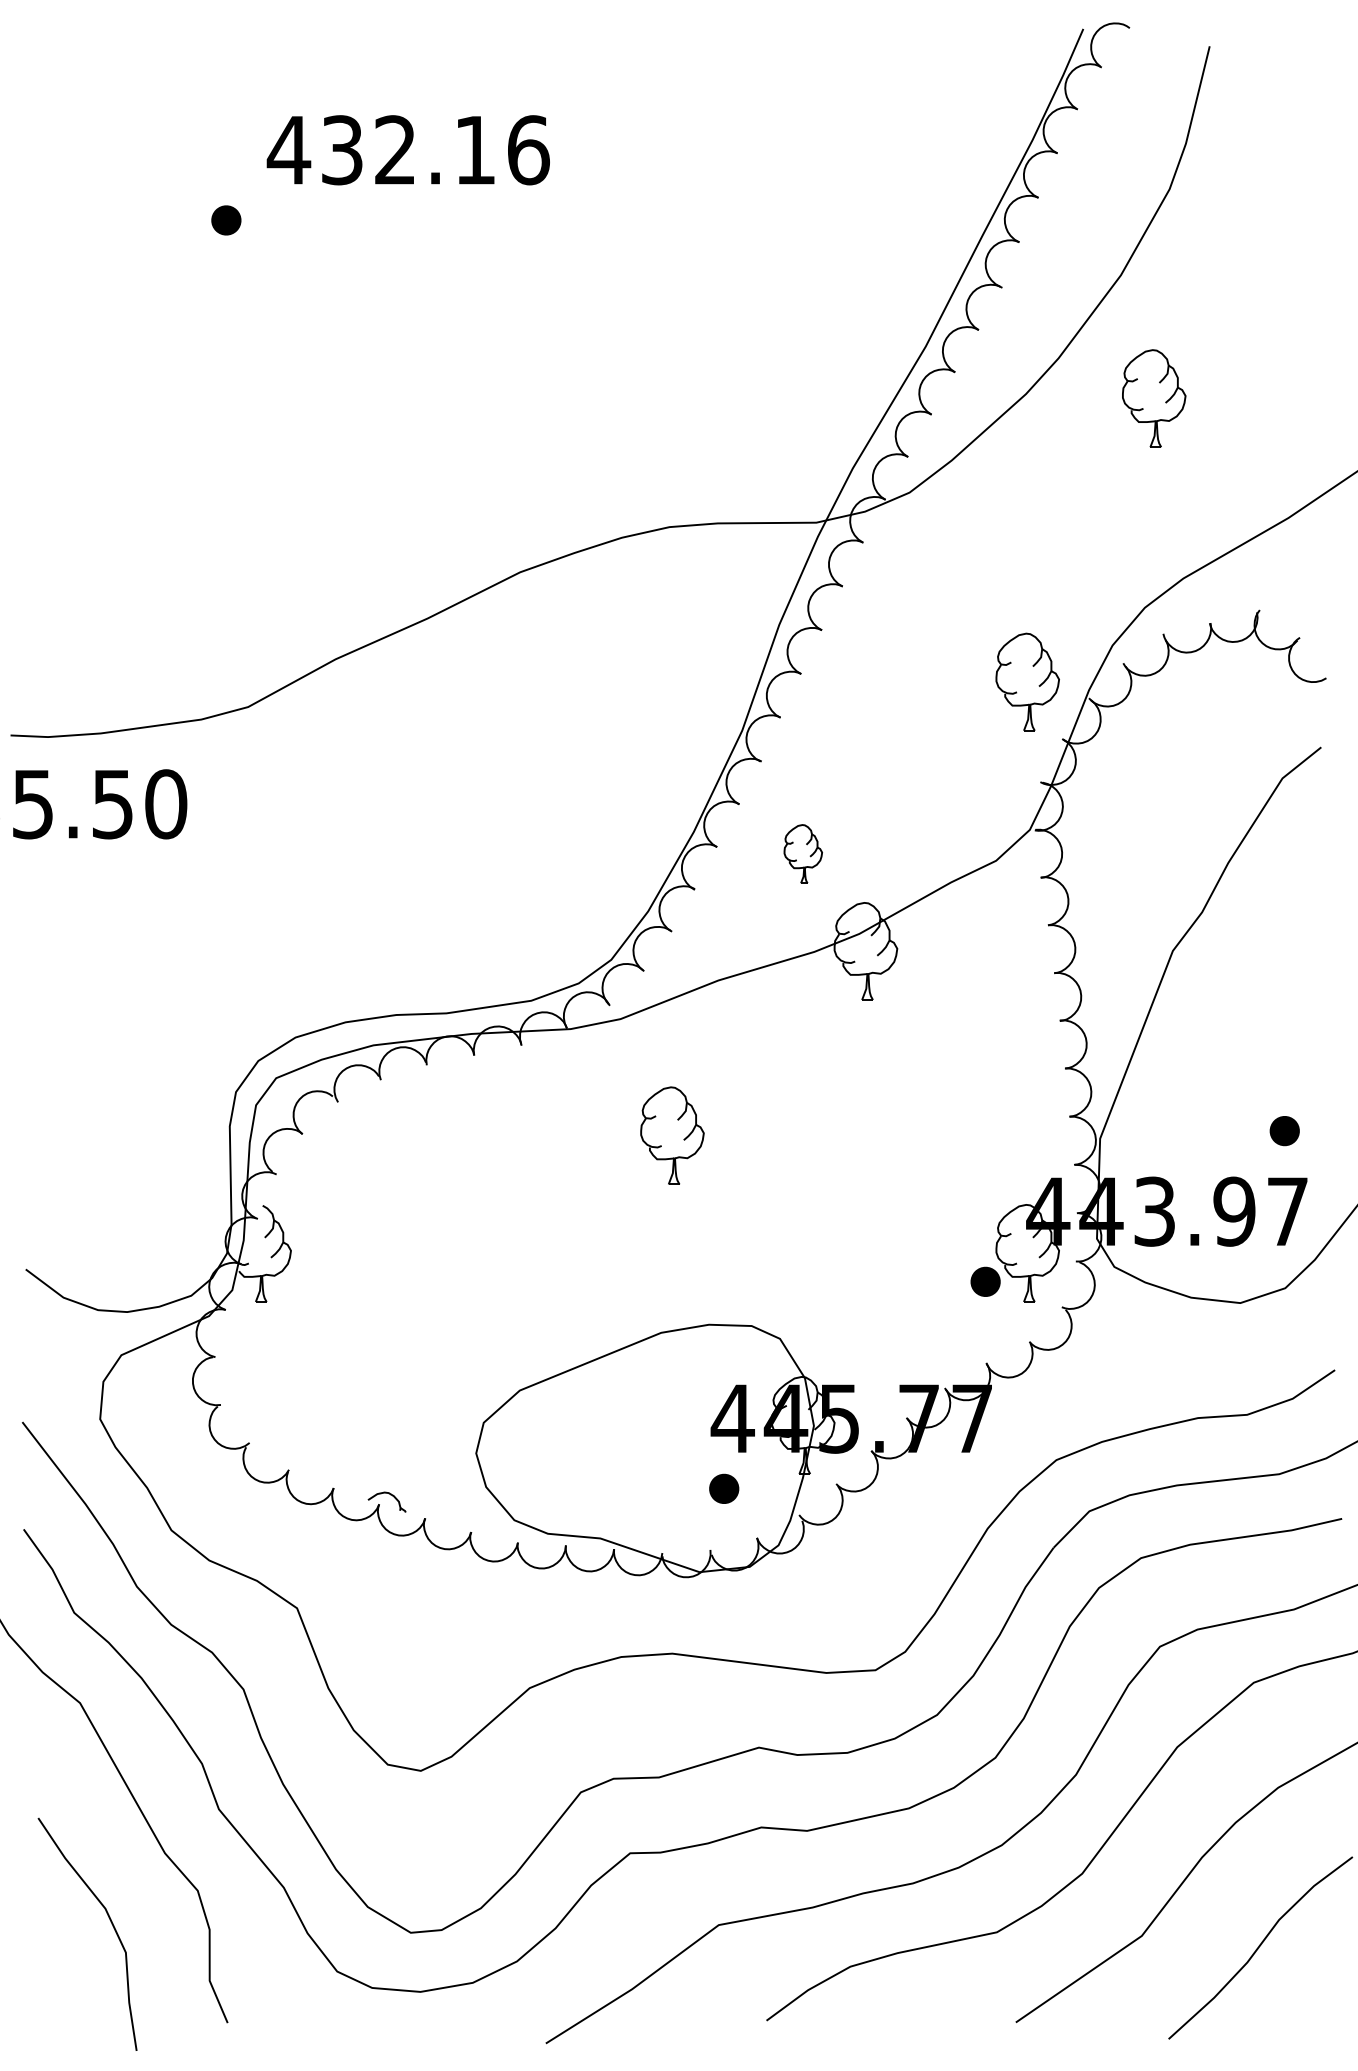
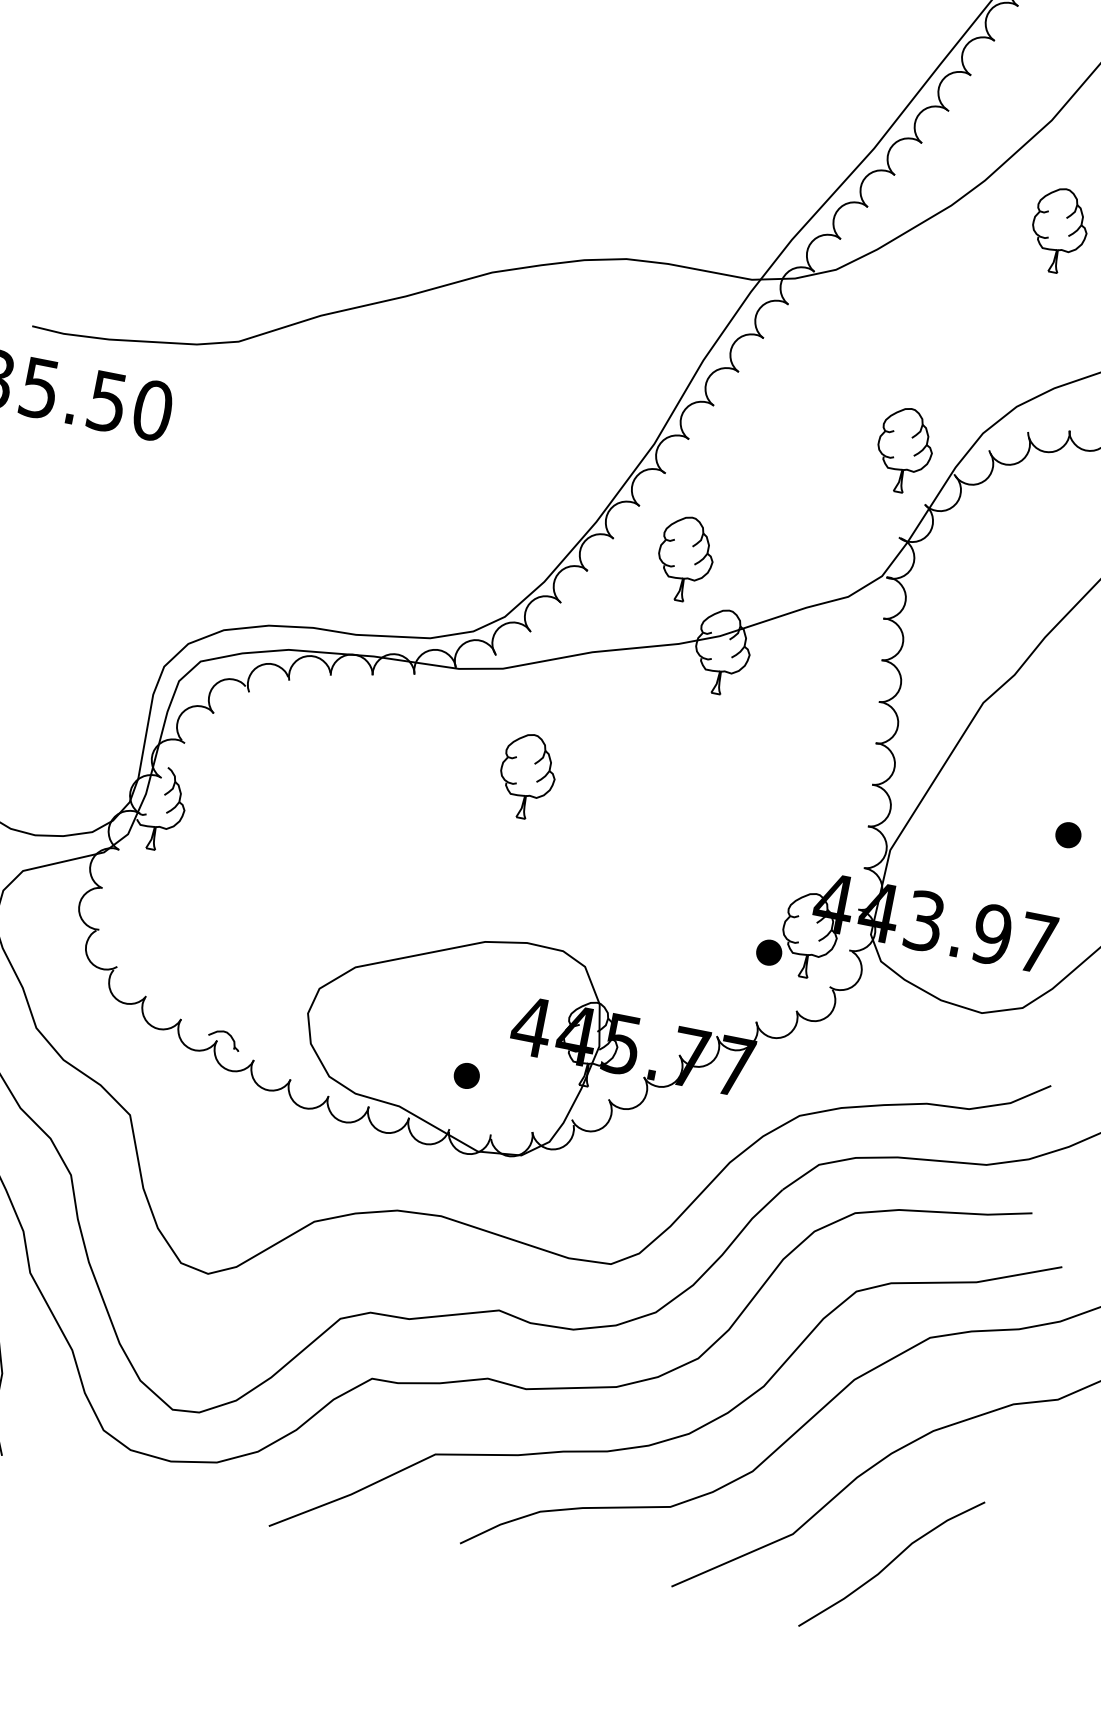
part: (803, 853) -> (685, 558), size x1.67
part: (1284, 1131) -> (1068, 835), moved
part: (724, 1488) -> (467, 1075), moved

